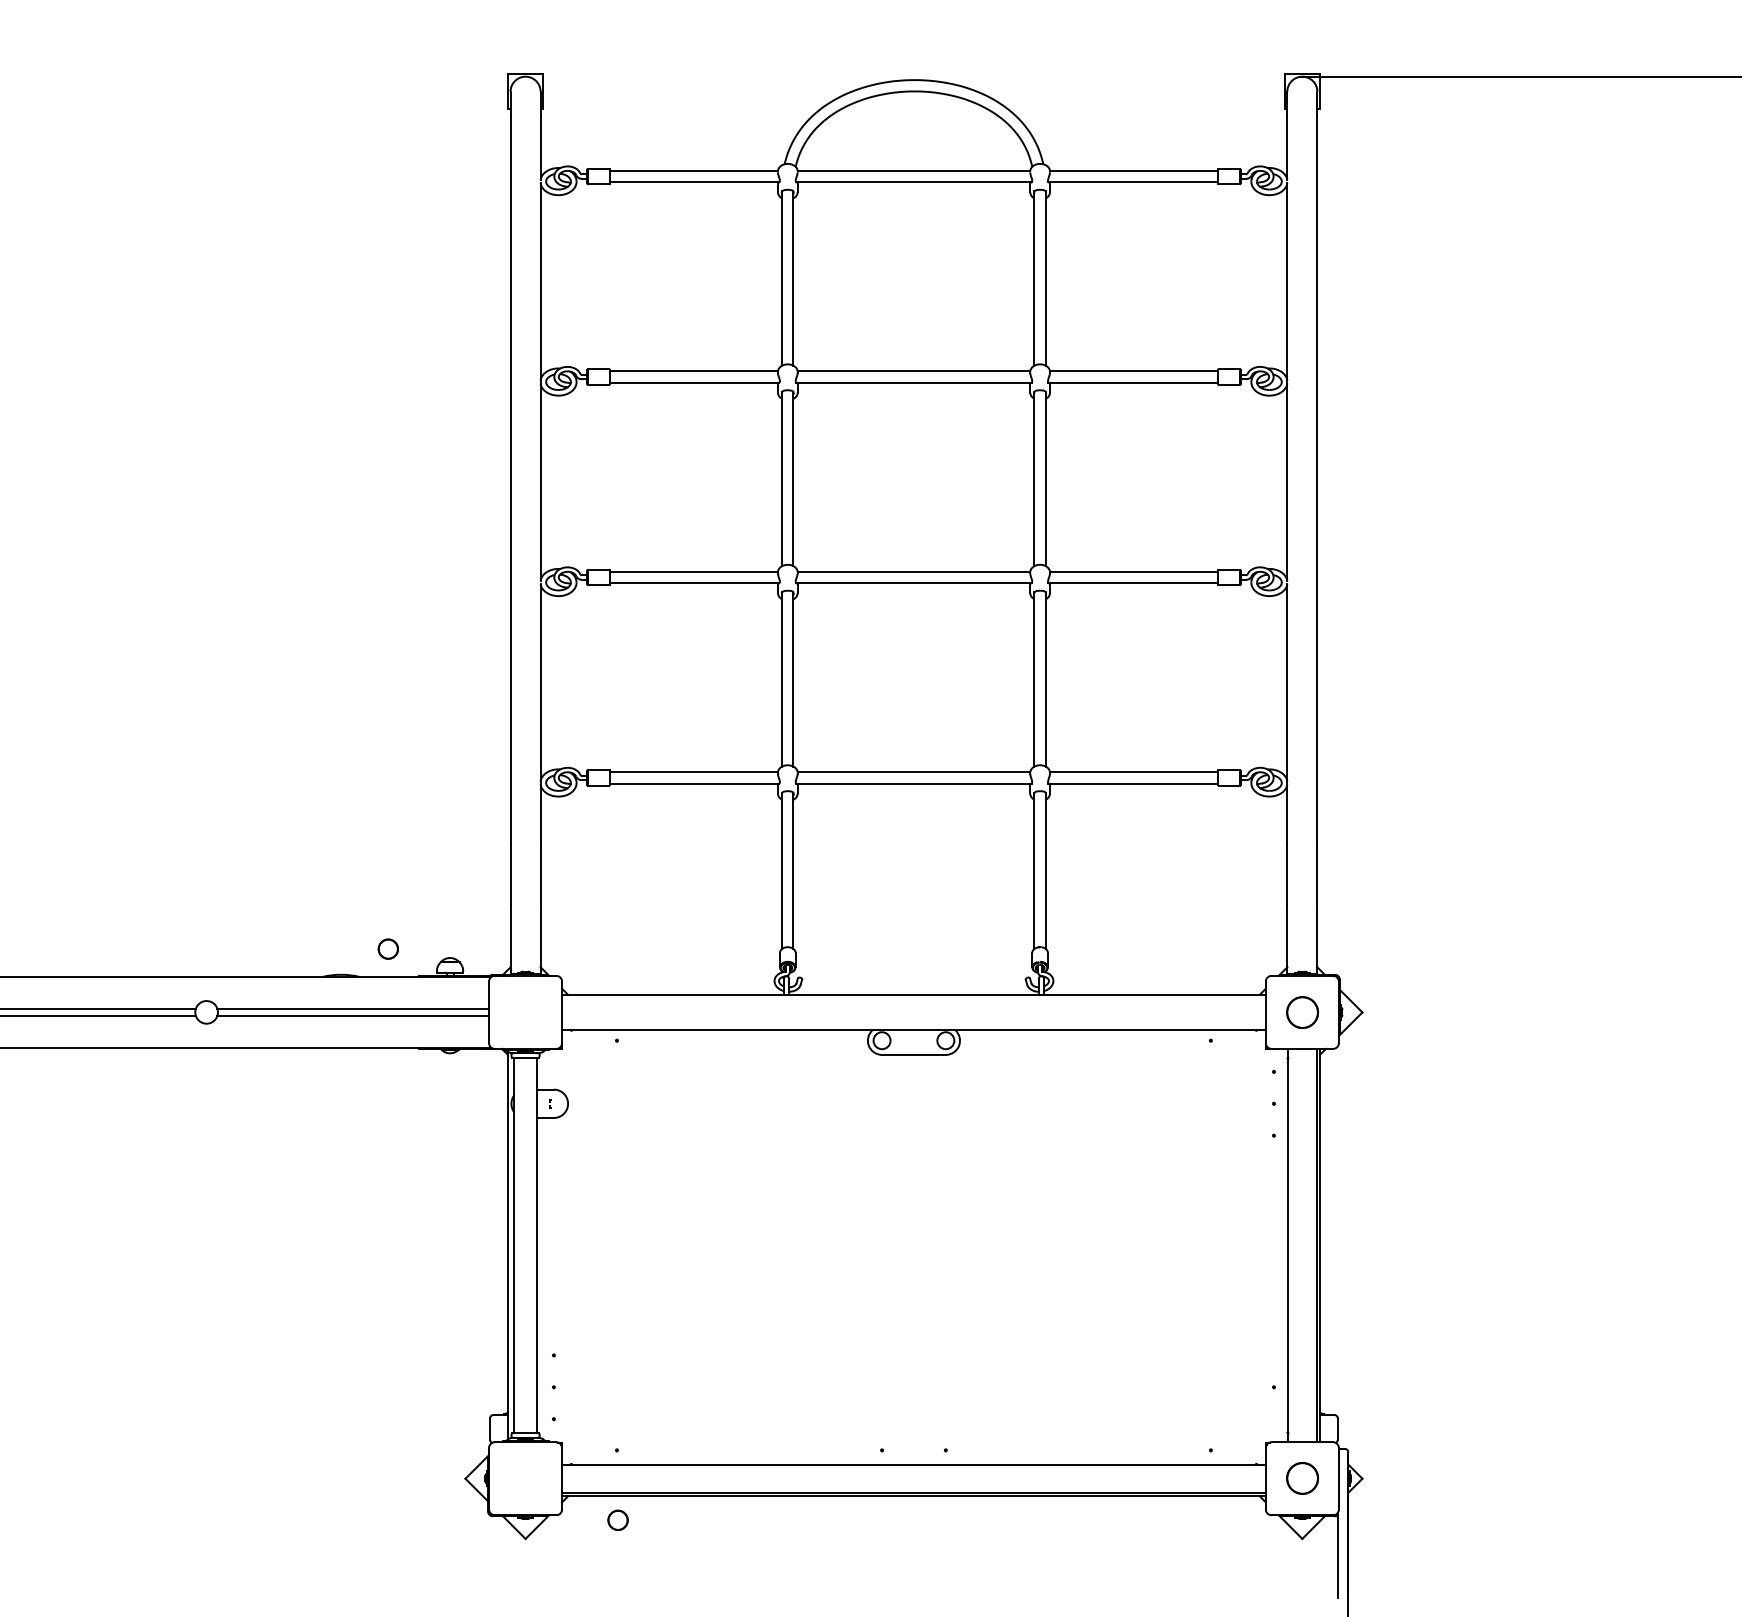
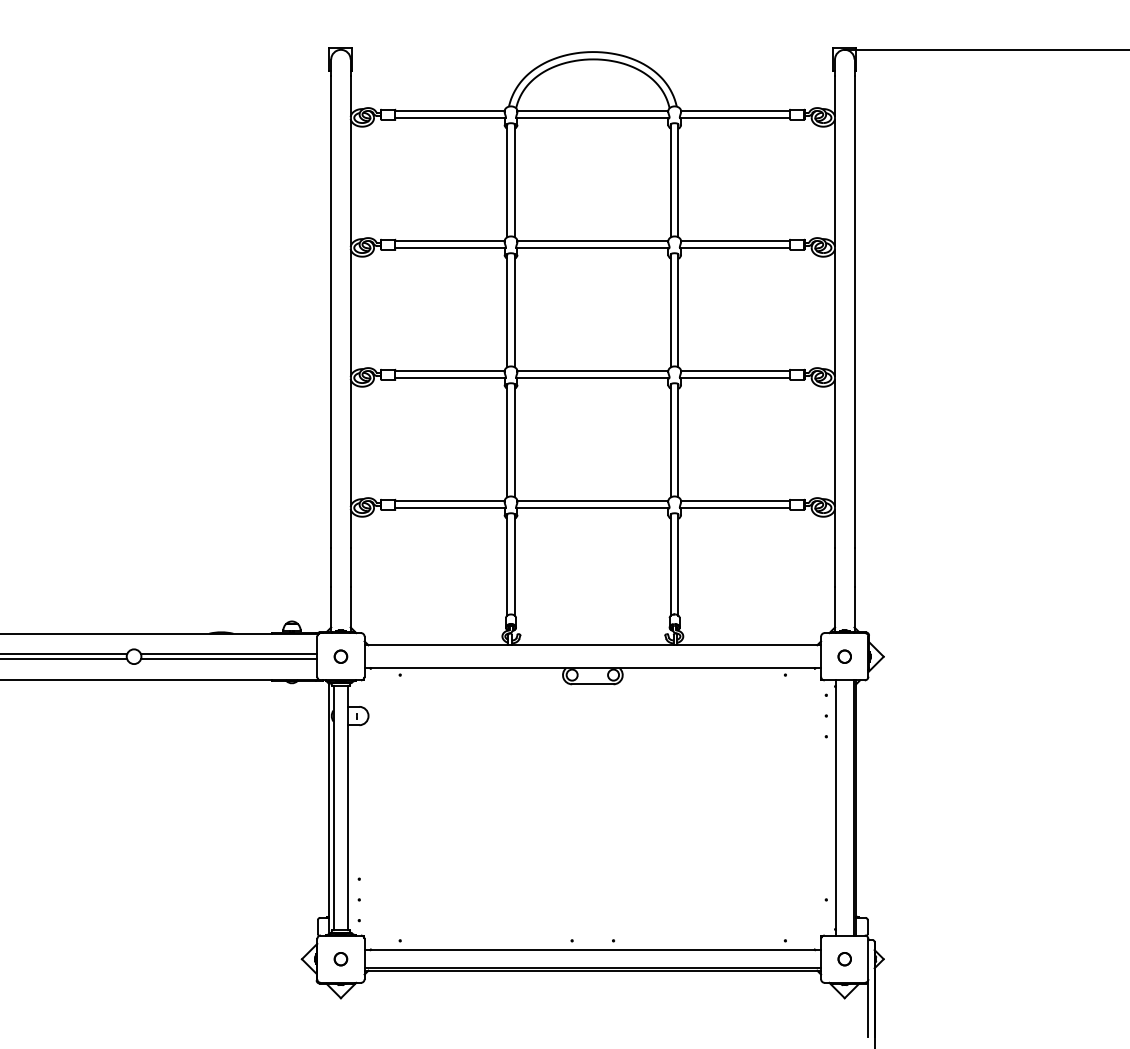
part: (387, 948) -> (340, 656), moved
circle: (1301, 1012) -> (844, 656), size x0.62
circle: (1301, 1479) -> (844, 959), size x0.62
part: (617, 1520) -> (340, 959), moved

